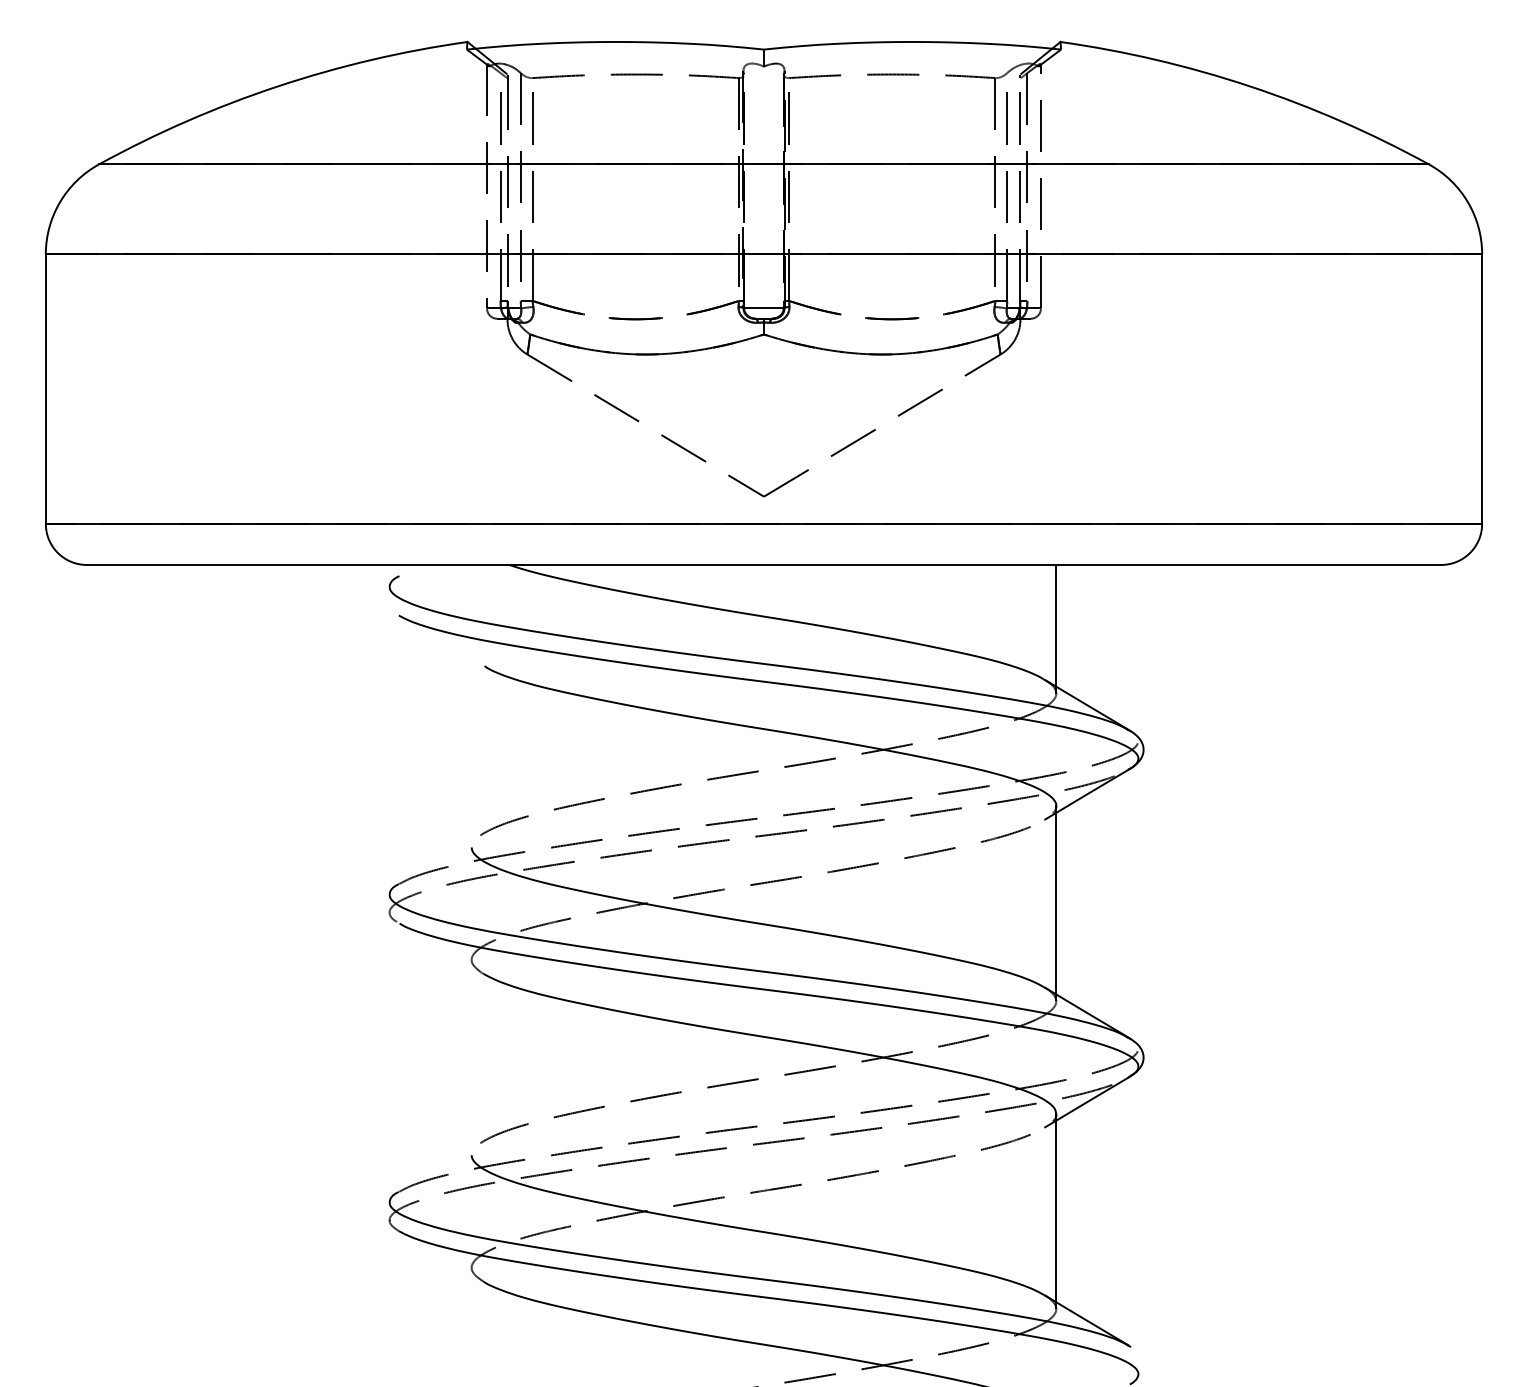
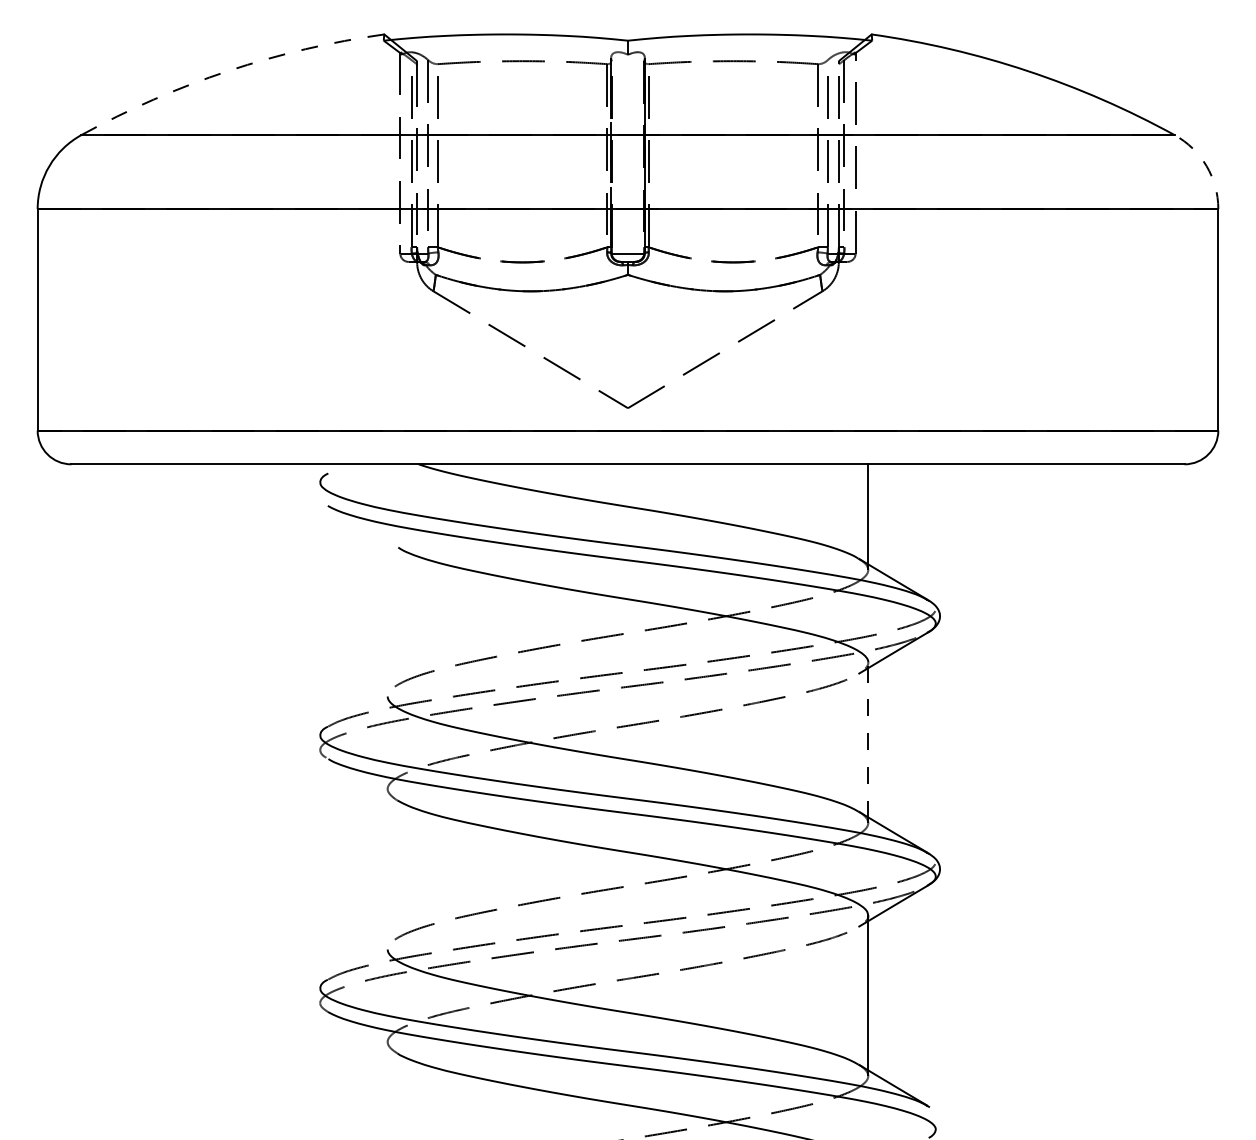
arc: (277, 86) -> (228, 71), solid -> dashed
arc: (1467, 202) -> (1206, 166), solid -> dashed
line: (1056, 899) -> (868, 739), solid -> dashed

